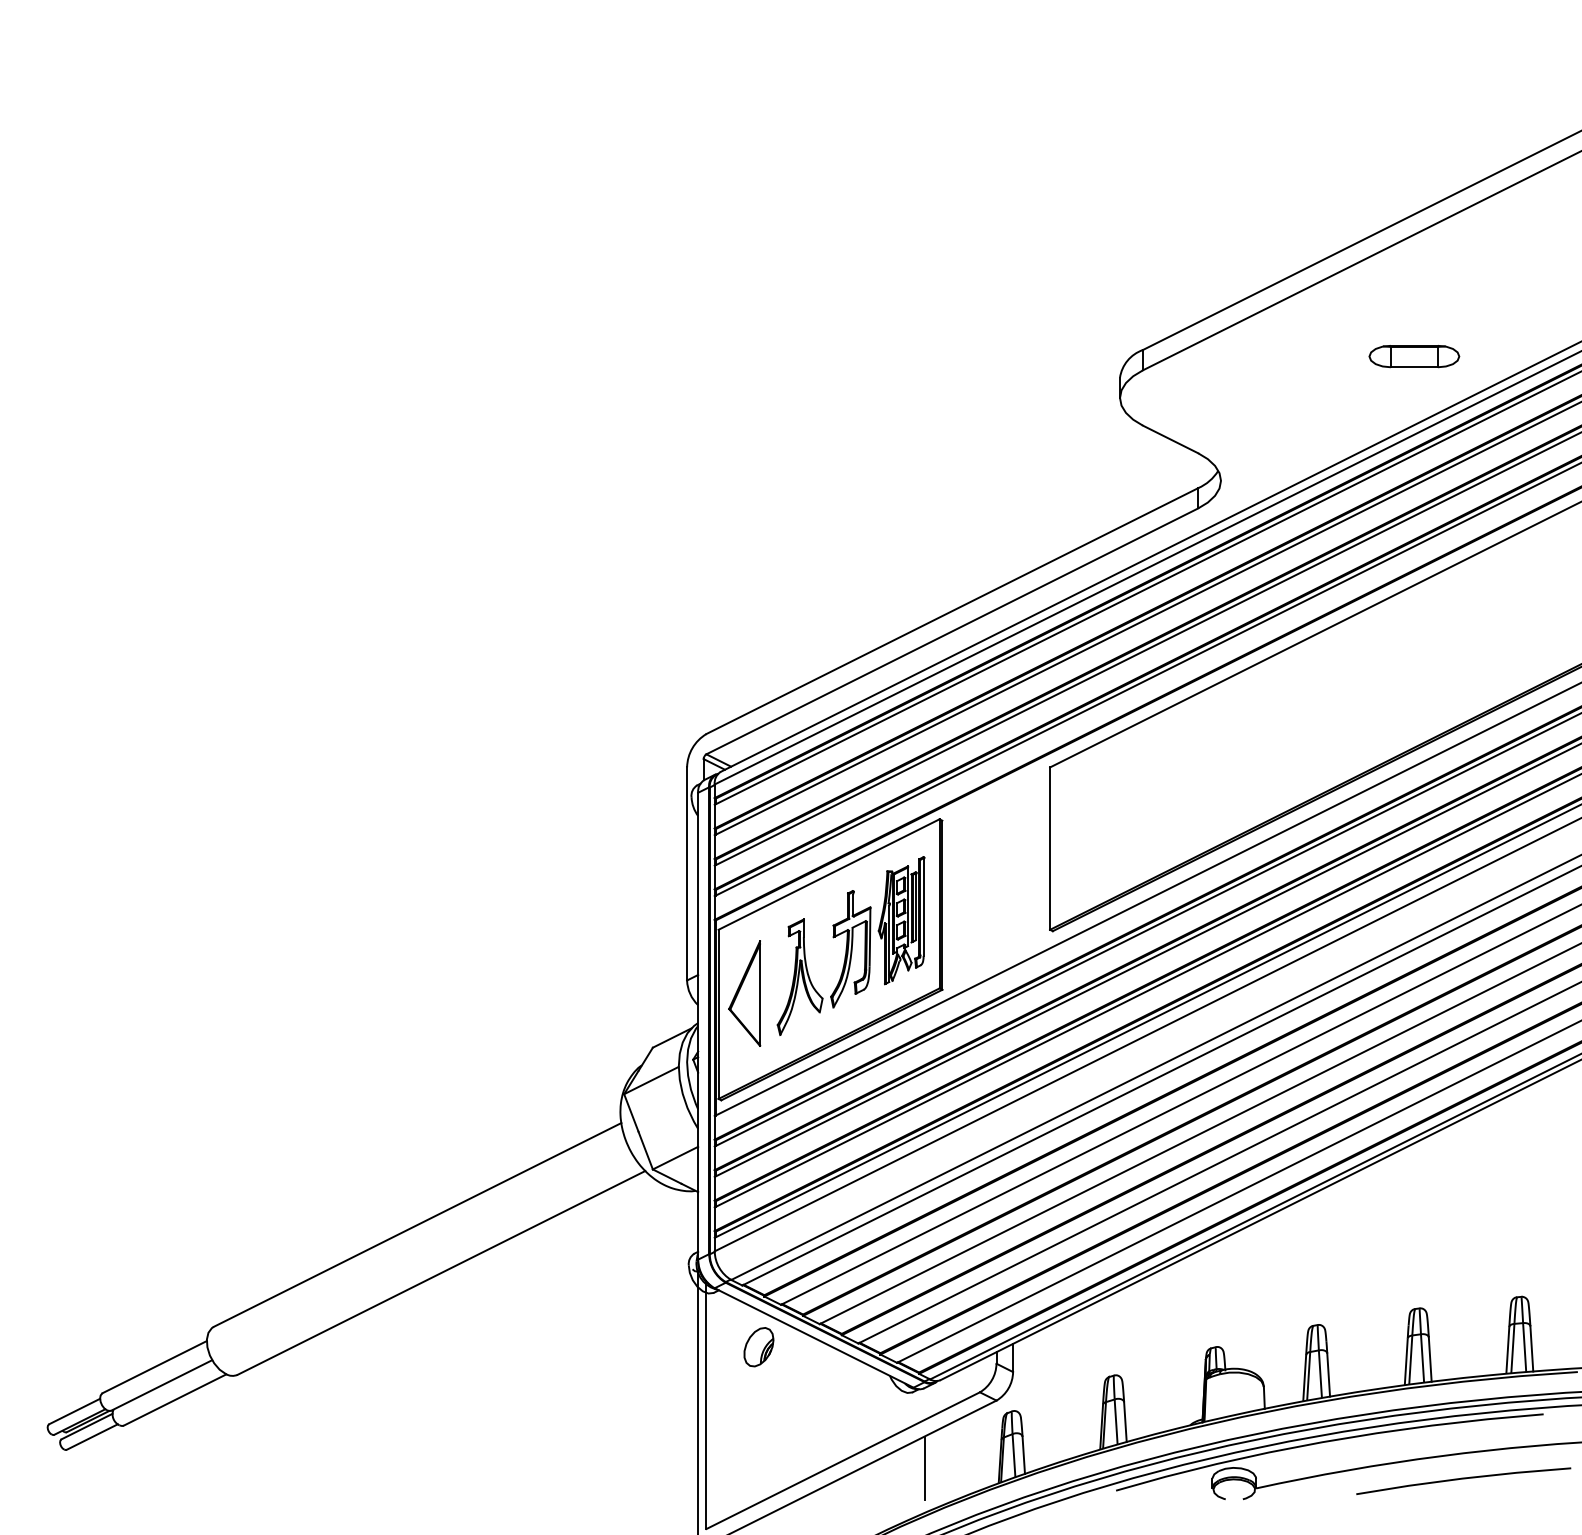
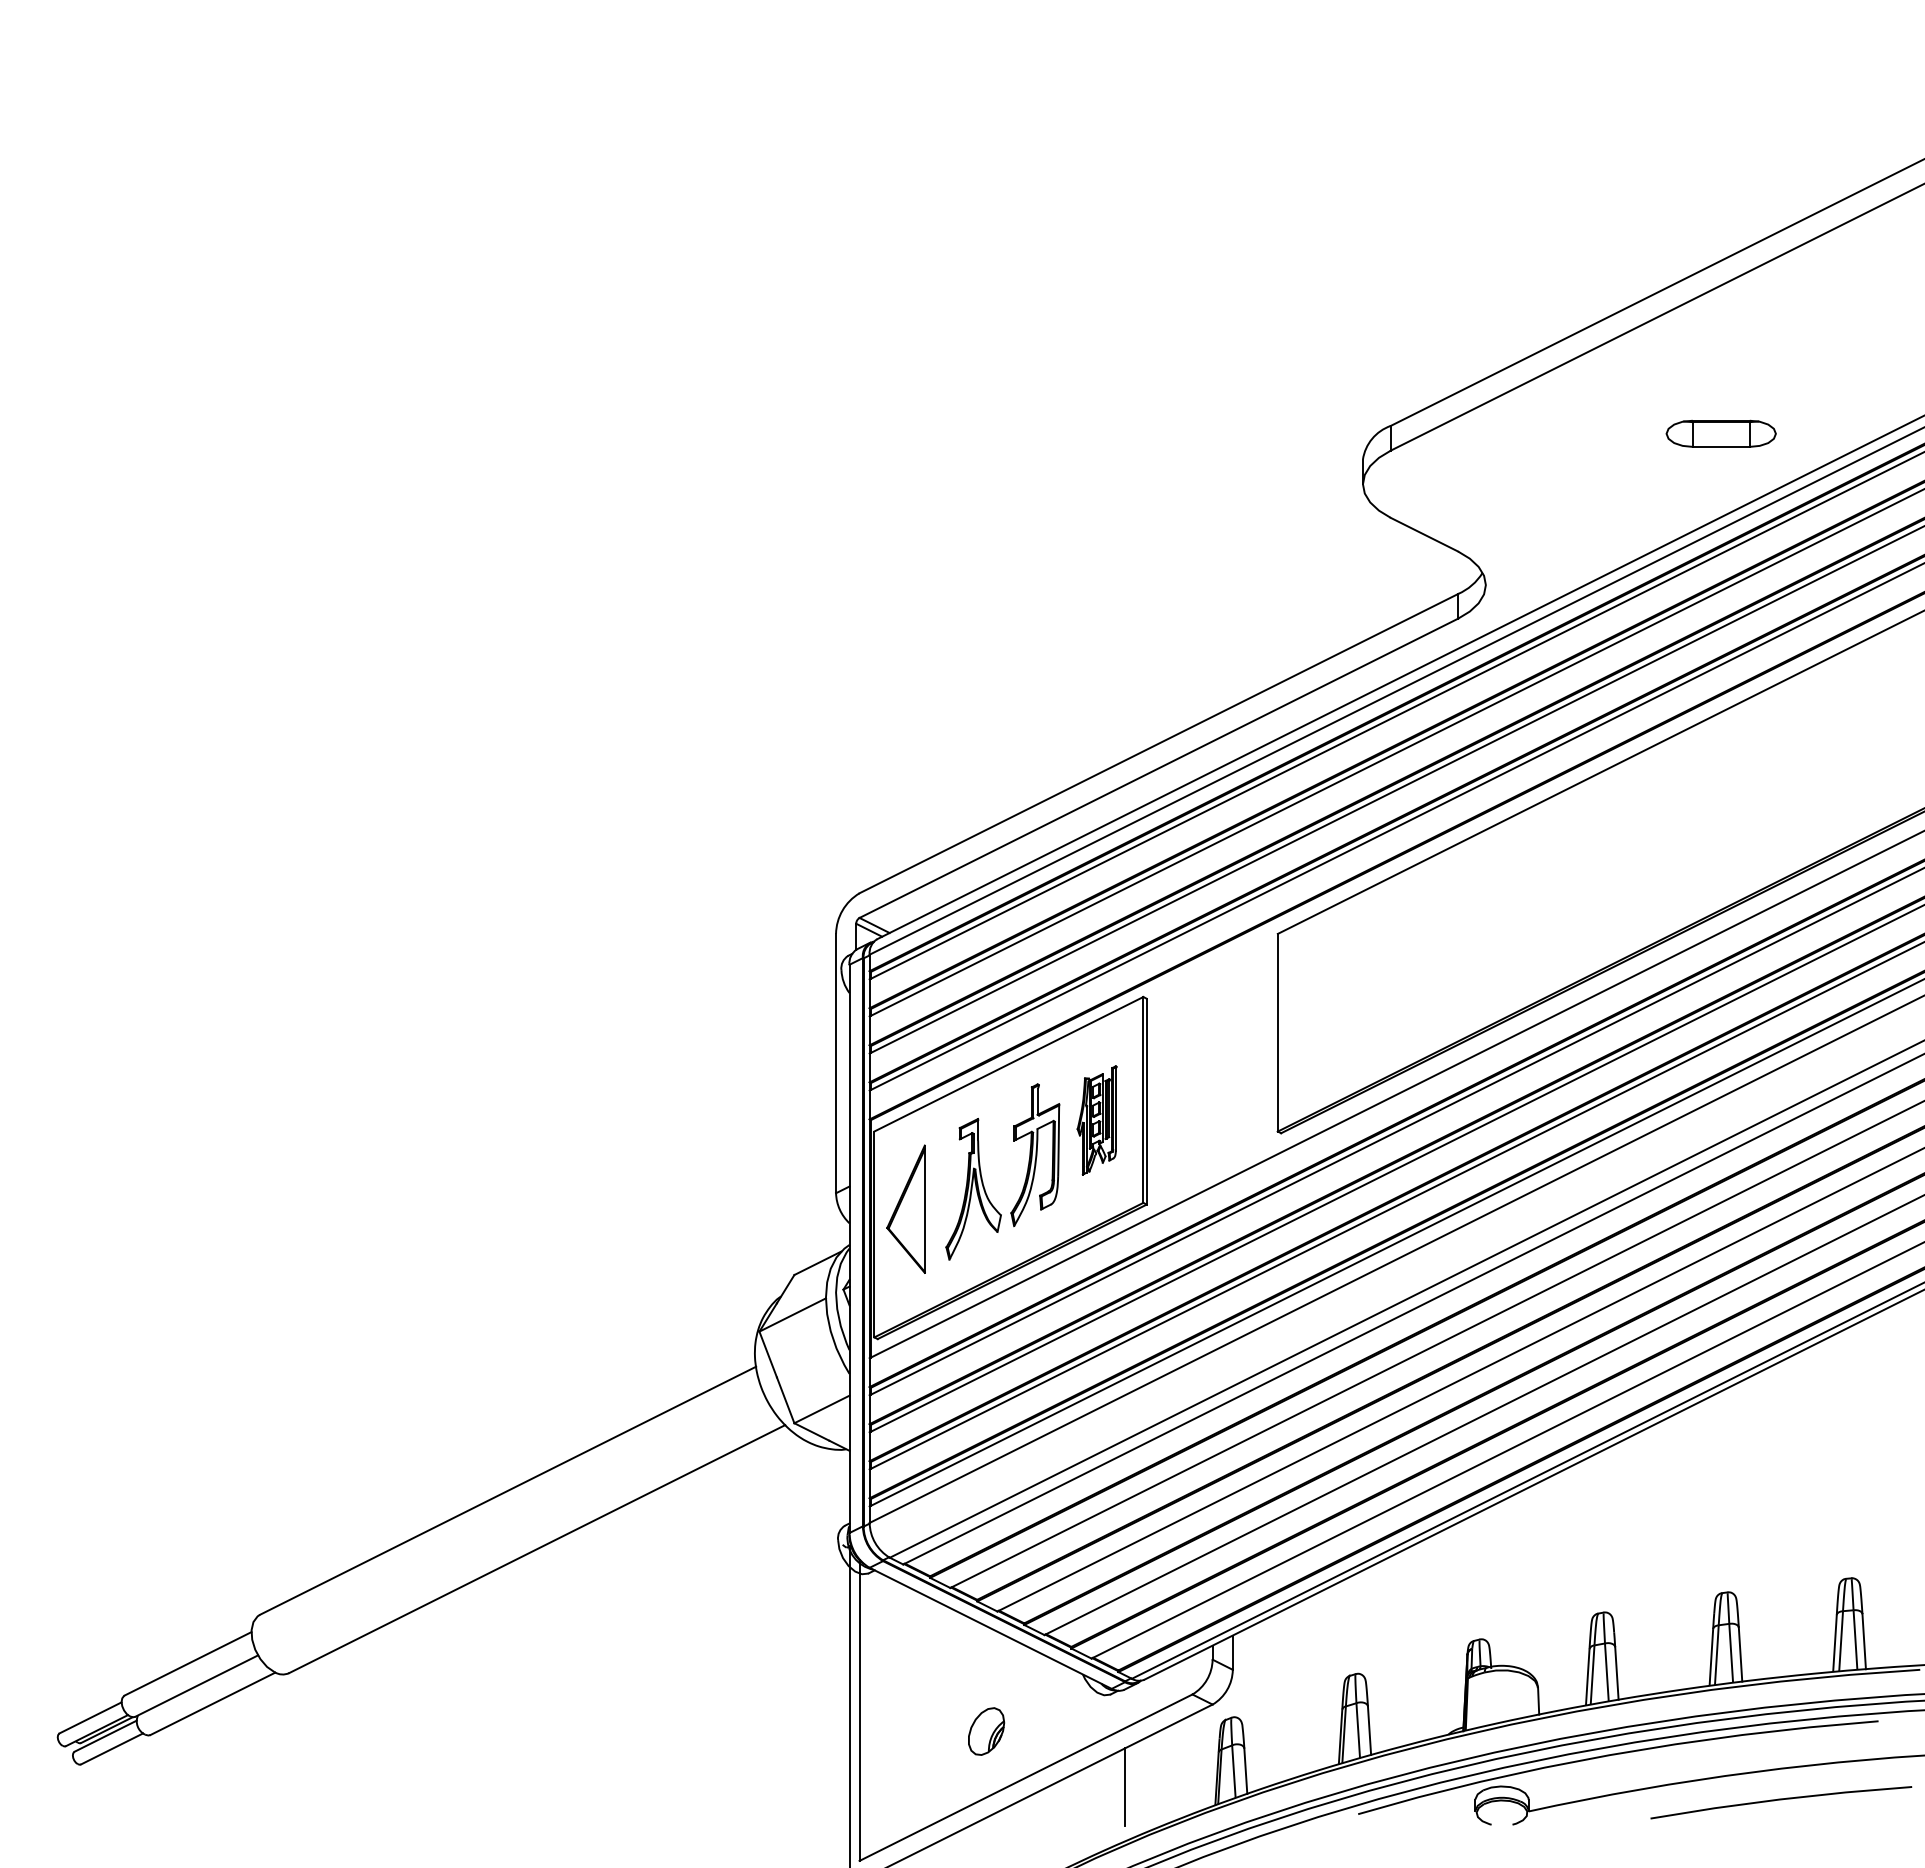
part: (901, 920) -> (1096, 1120), size x0.7
part: (758, 1347) -> (986, 1731), moved

